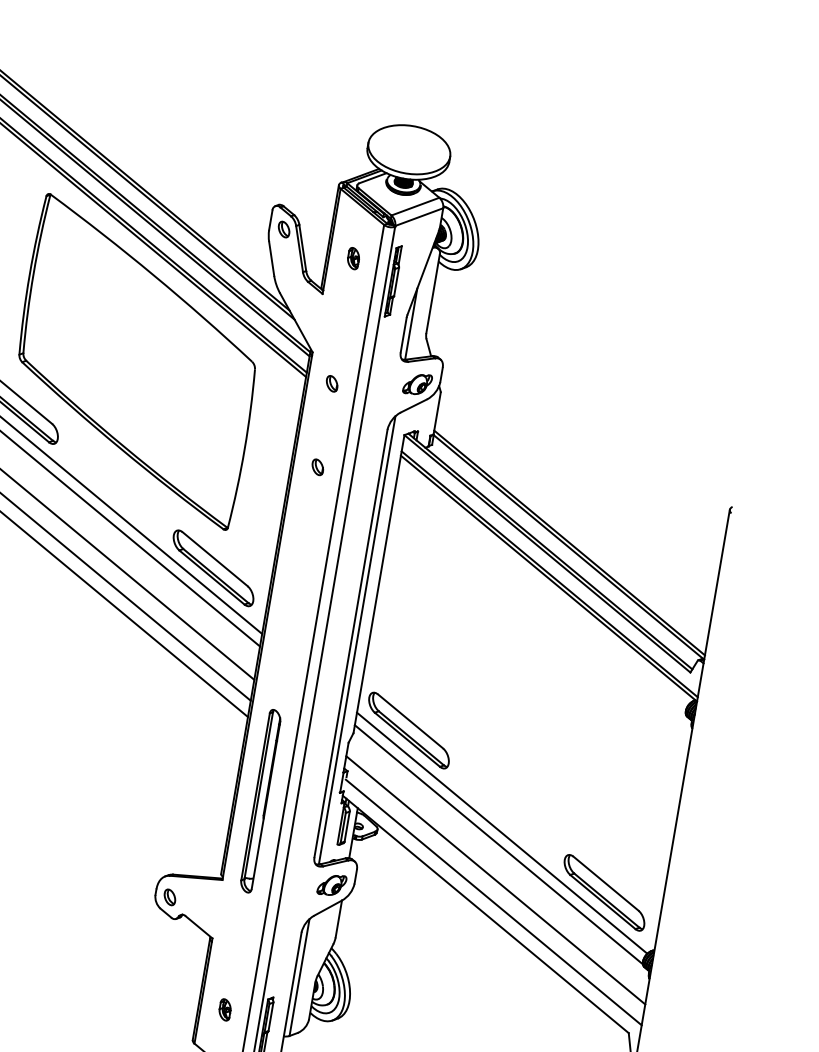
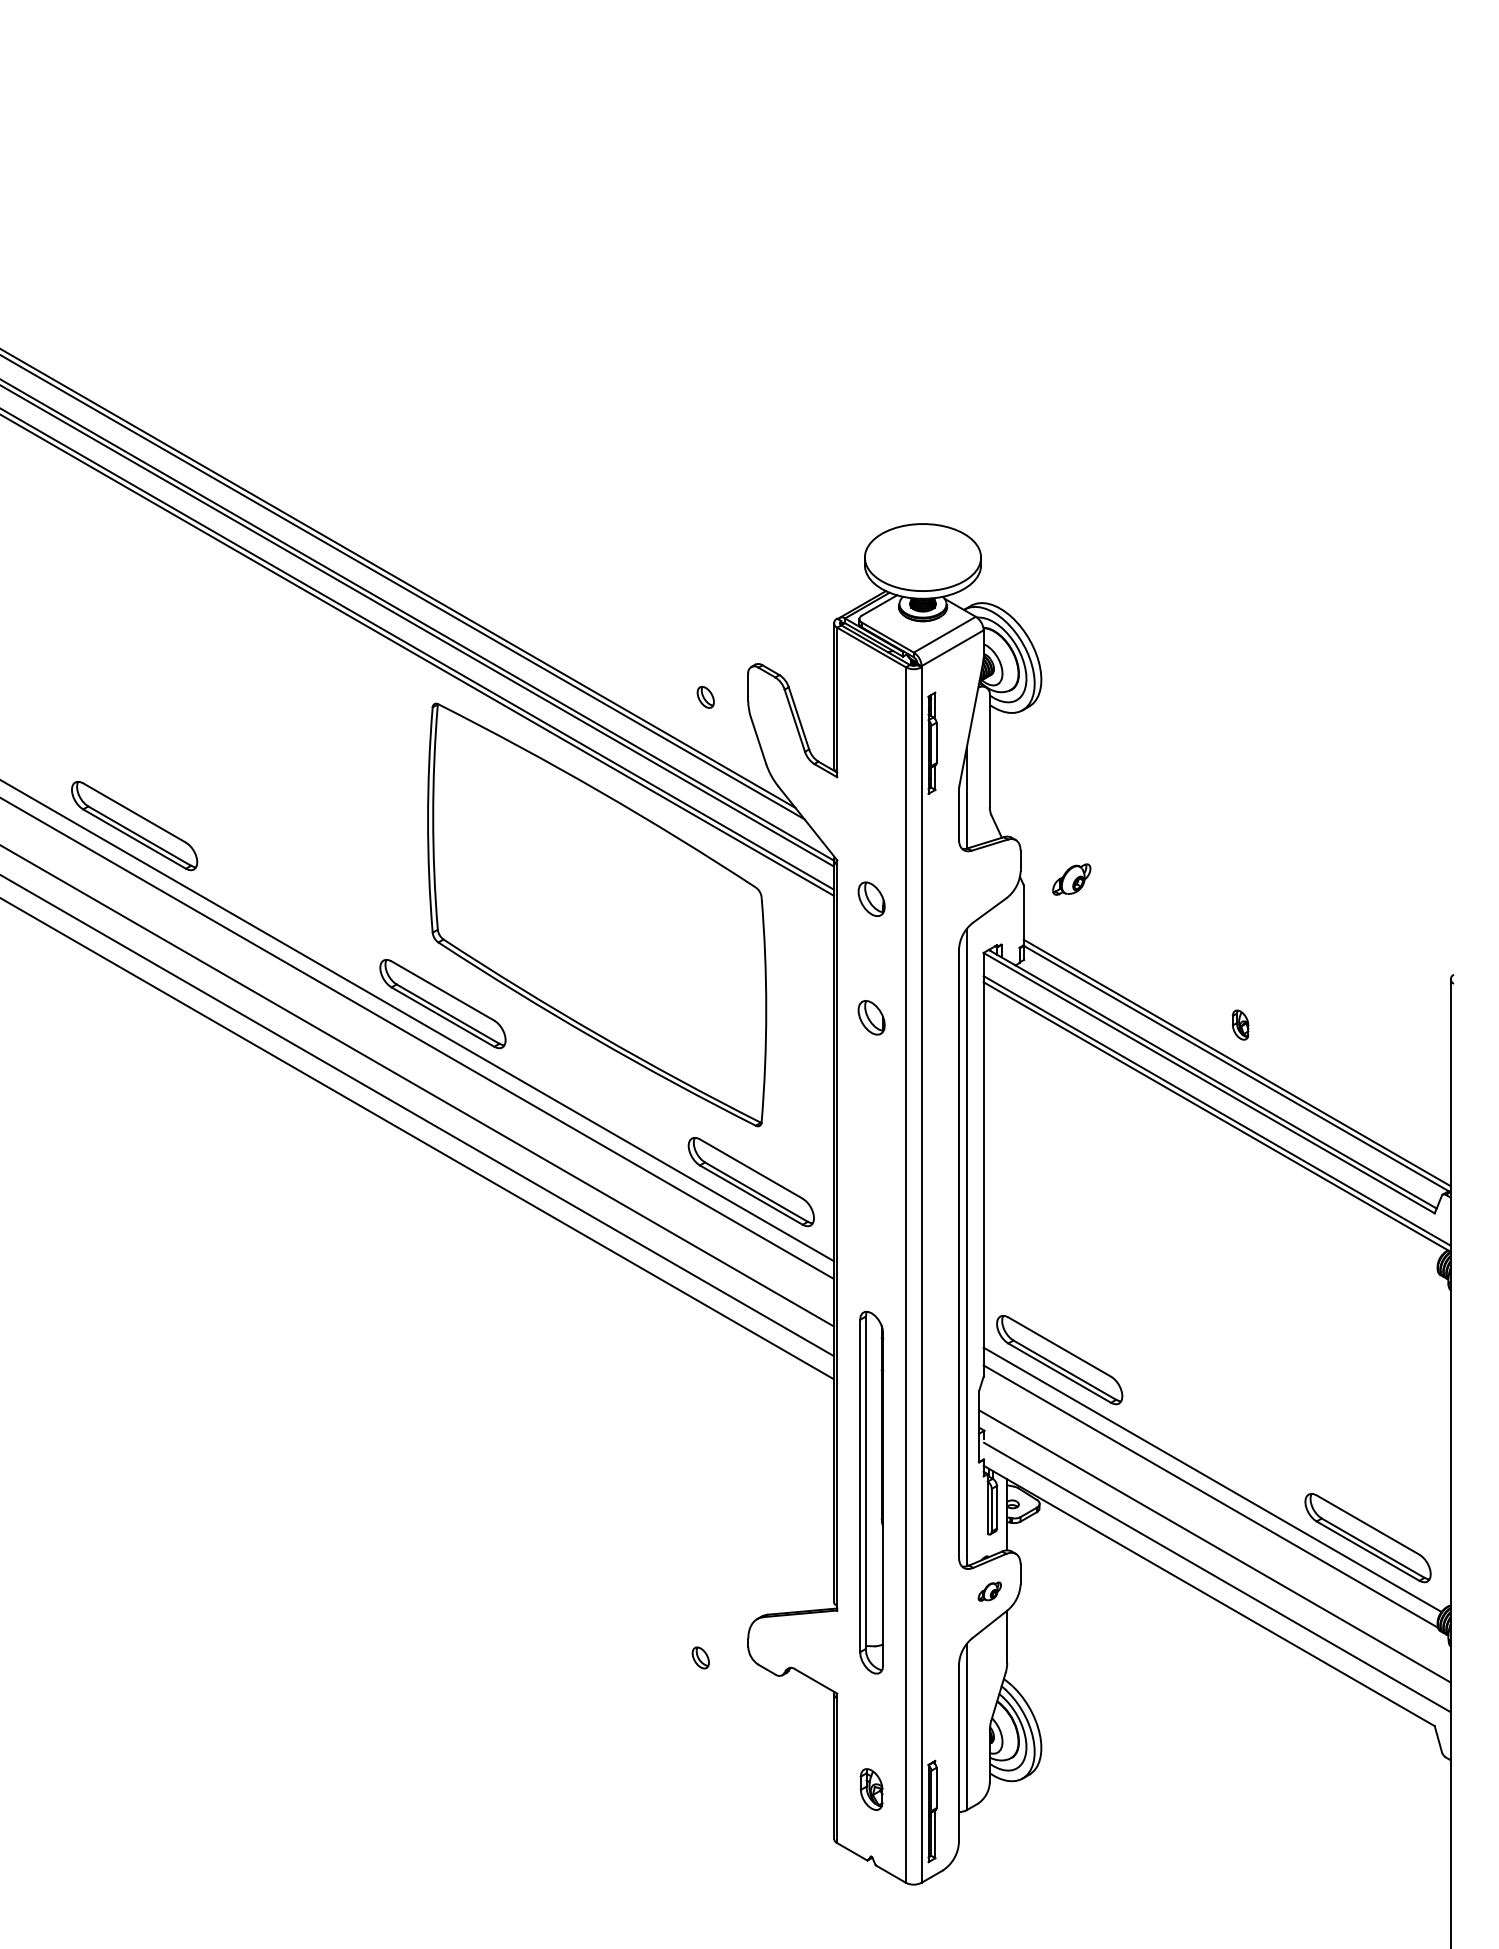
part: (283, 229) -> (705, 697), moved
part: (353, 258) -> (1240, 1024), moved
part: (332, 383) -> (871, 898), size x1.6
part: (417, 384) -> (1071, 879), moved
part: (317, 467) -> (871, 1017), size x1.6
part: (260, 801) -> (871, 1492), size x1.4
part: (331, 884) -> (989, 1591), size x0.6
part: (169, 897) -> (700, 1657), moved
part: (225, 1009) -> (871, 1788), size x1.4

